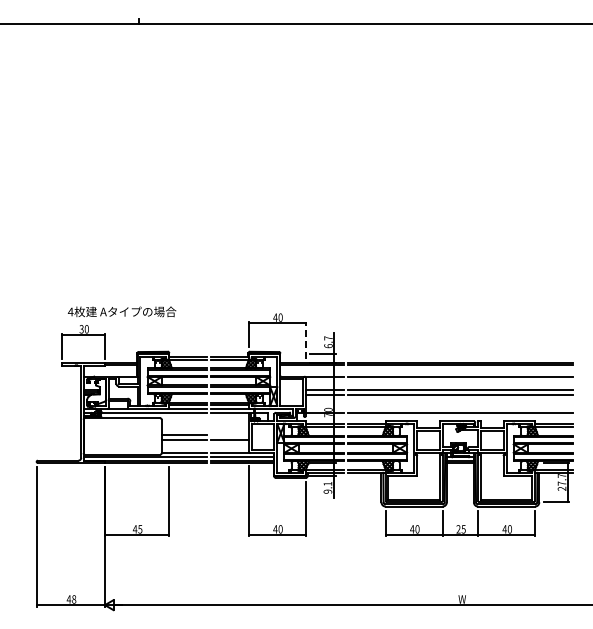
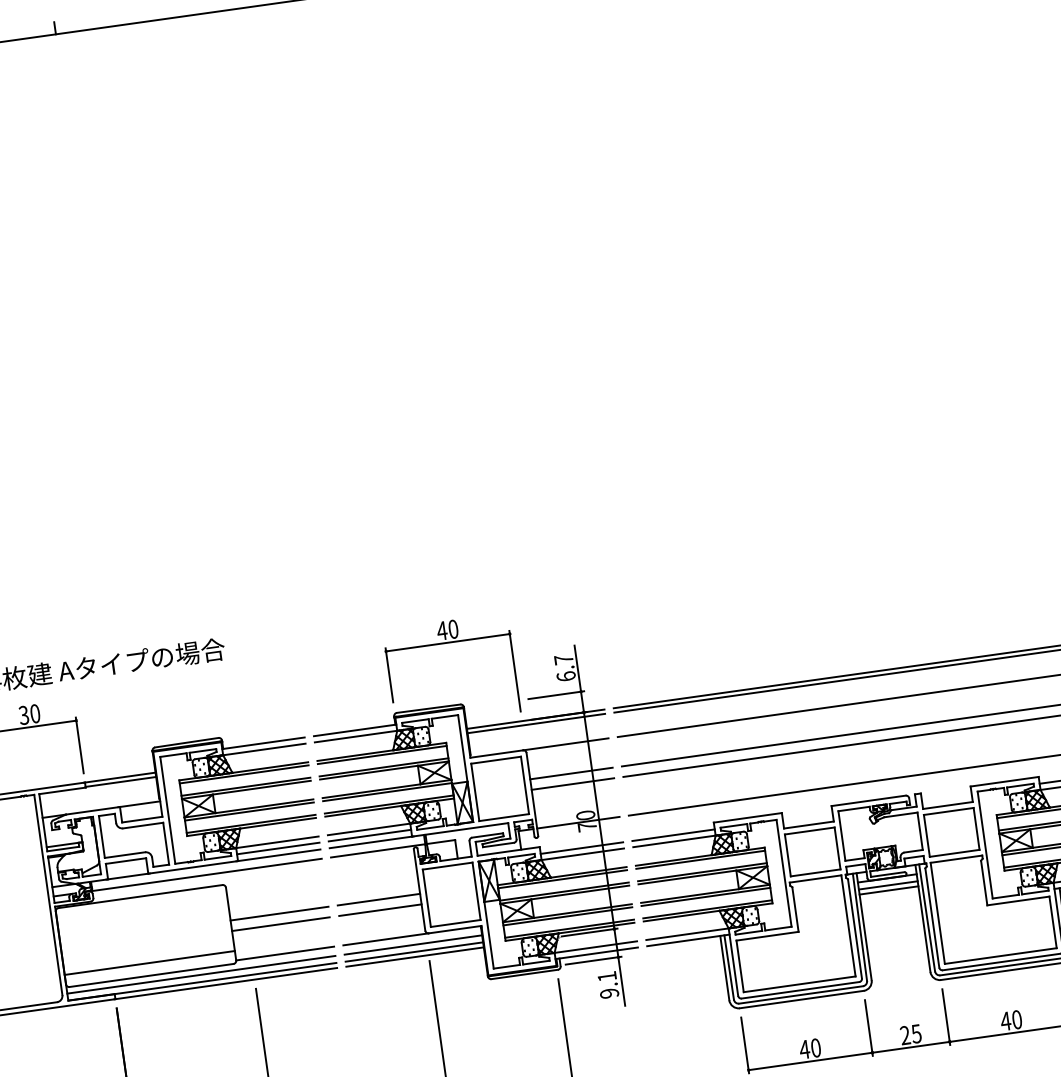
line: (305, 340) -> (514, 671), dashed -> solid
line: (229, 434) -> (377, 899), added
line: (122, 448) -> (149, 962), added

